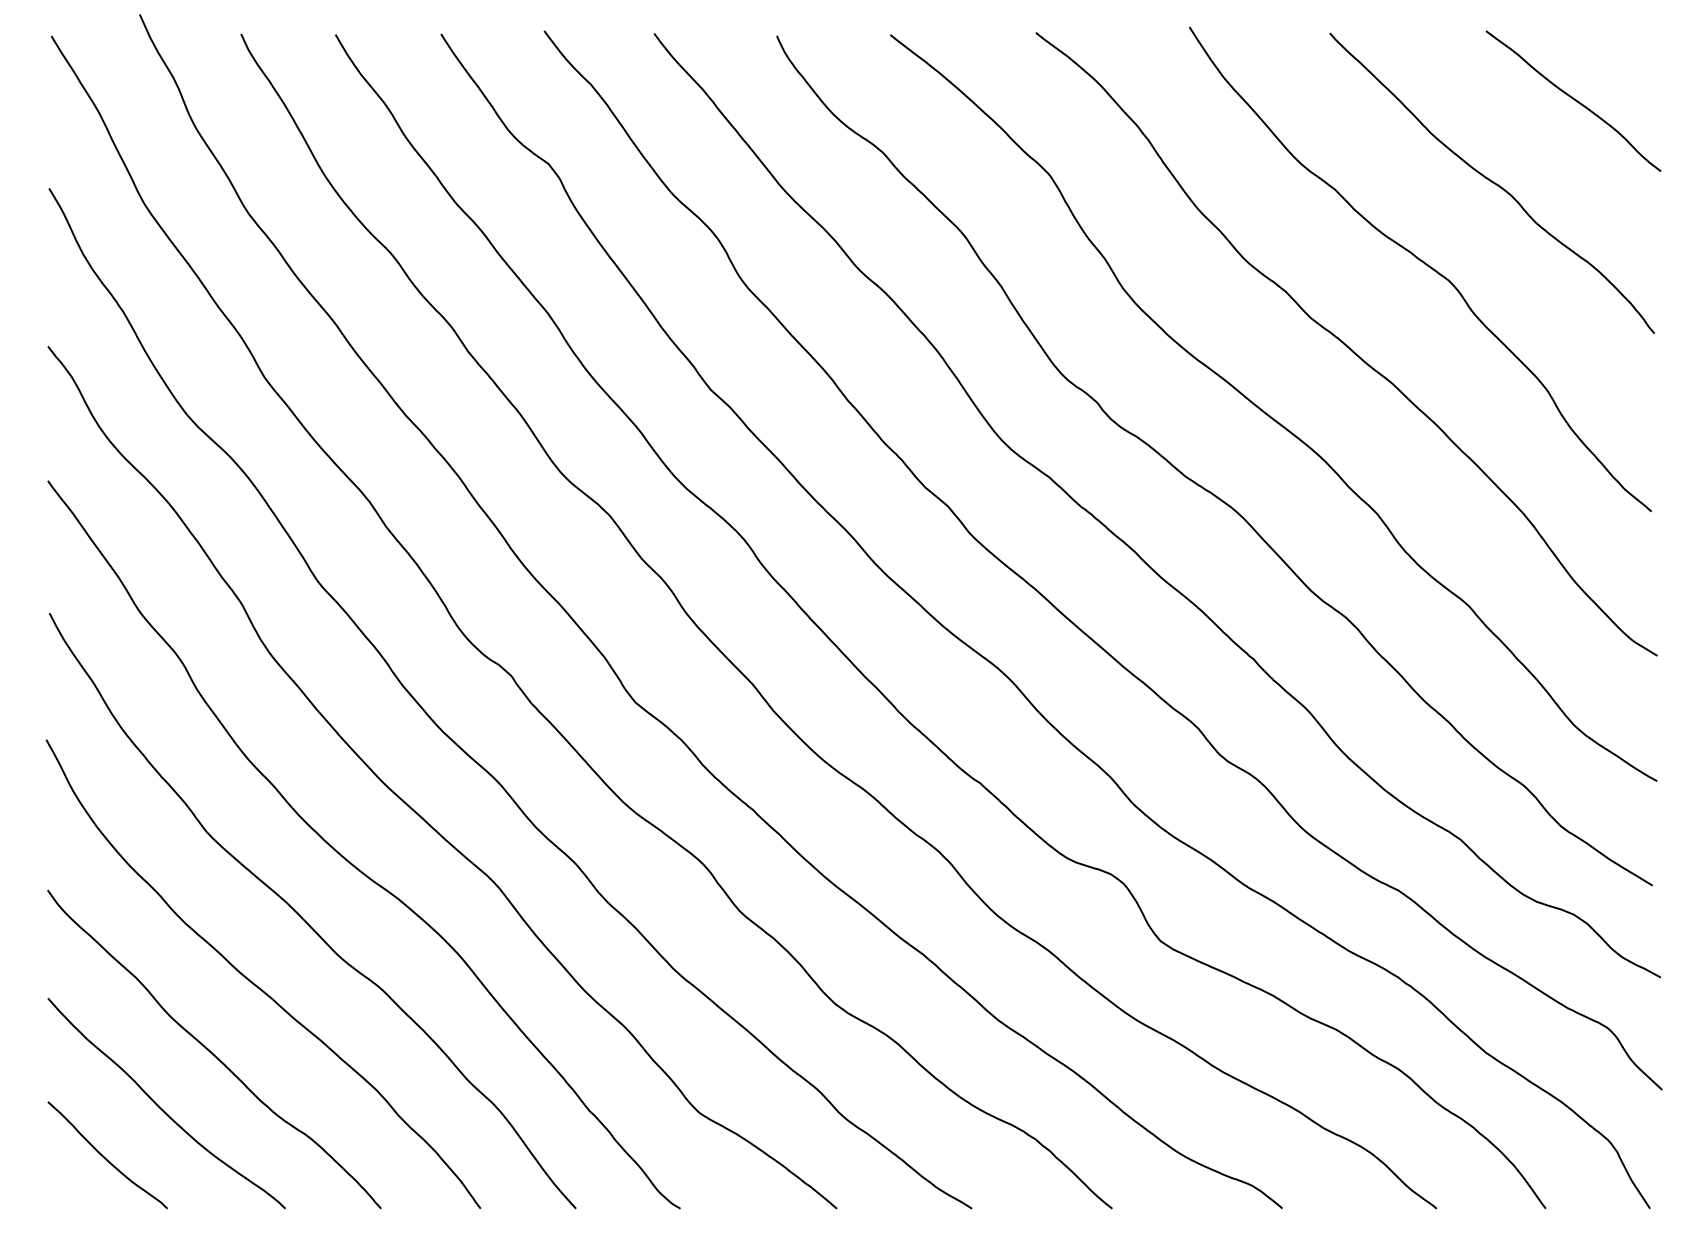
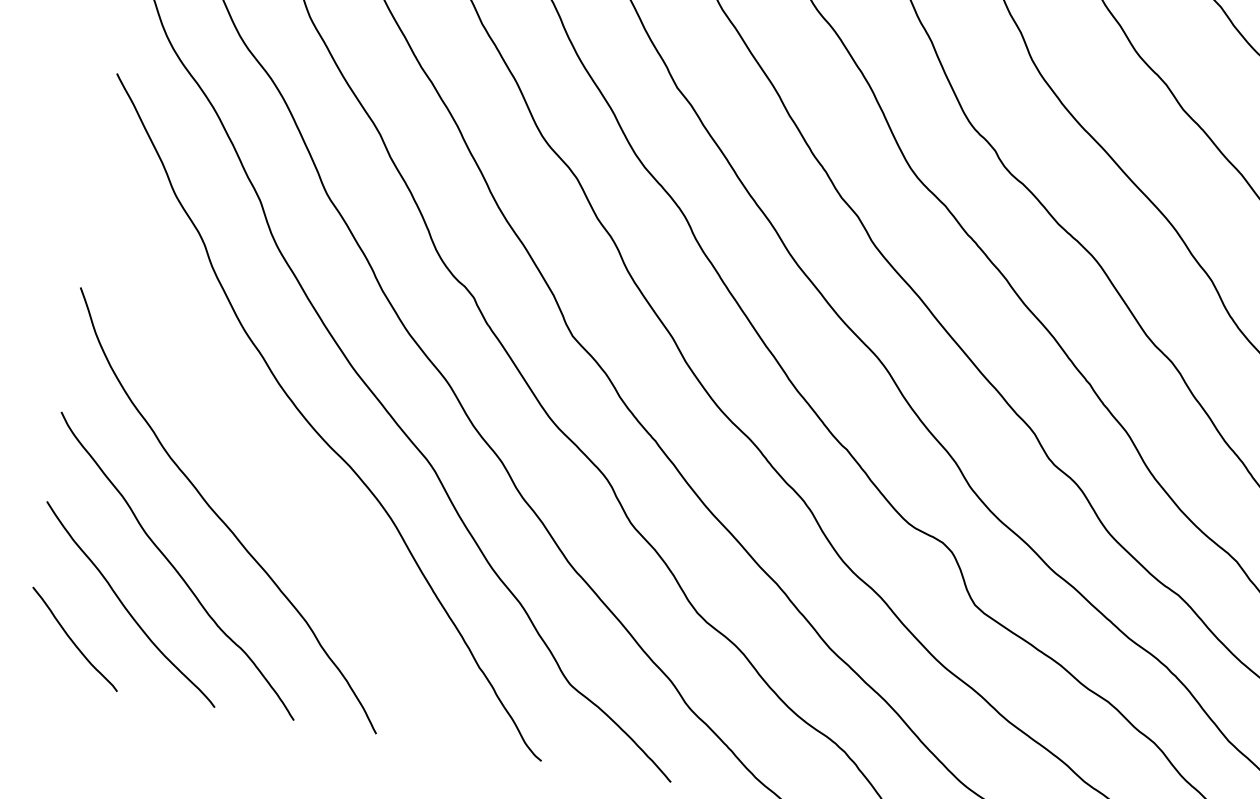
curve: (304, 919) -> (269, 471), removed

